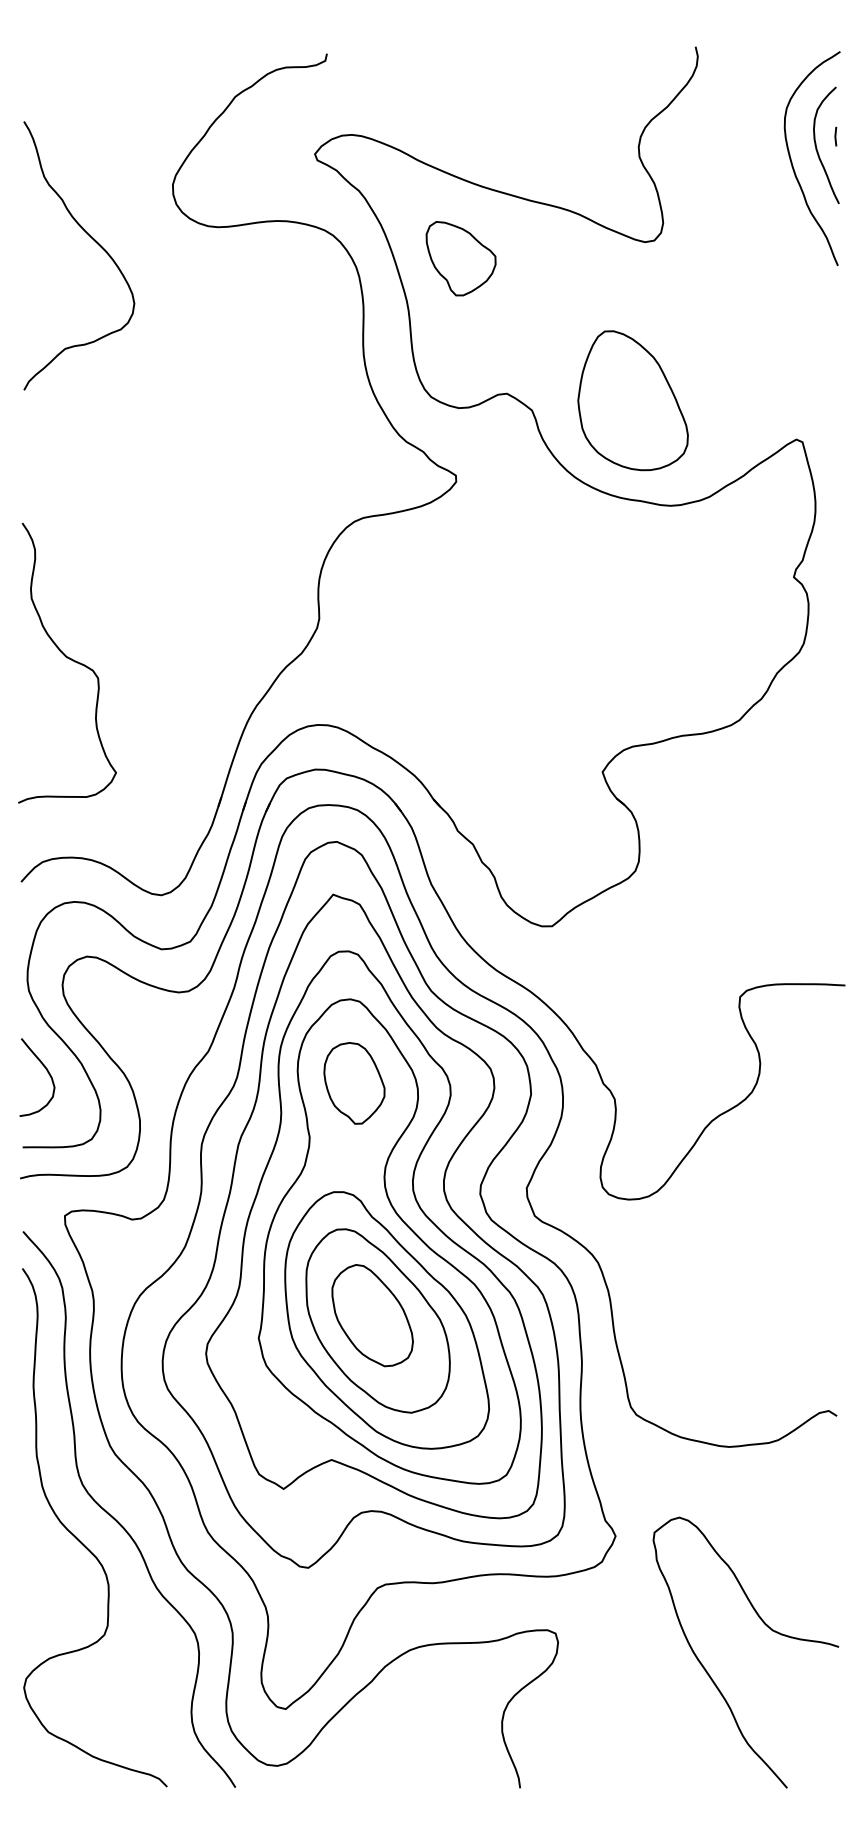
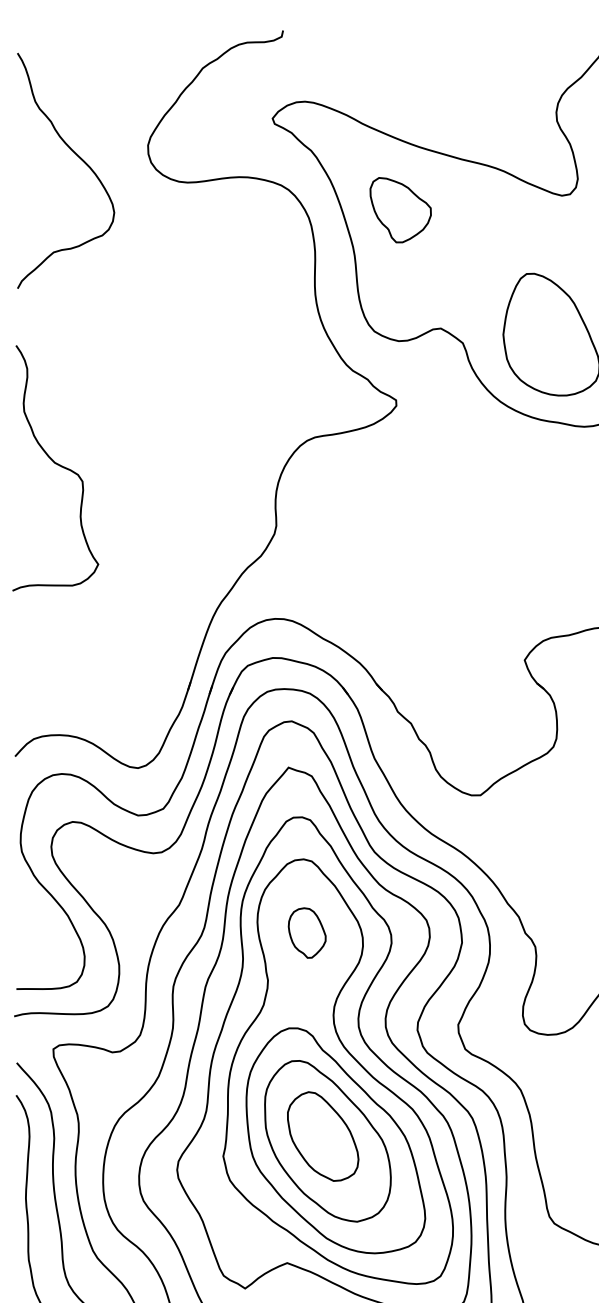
curve: (93, 240) -> (78, 157), moved
curve: (69, 659) -> (57, 465), moved
curve: (47, 1072) -> (38, 923), removed
part: (354, 1083) -> (307, 933), size x0.7

